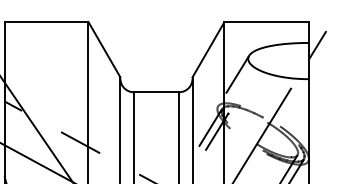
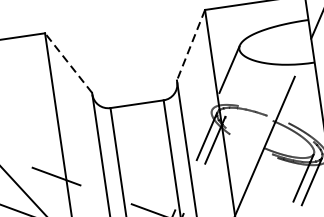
line: (104, 49) -> (68, 62), solid -> dashed
line: (208, 49) -> (190, 44), solid -> dashed

